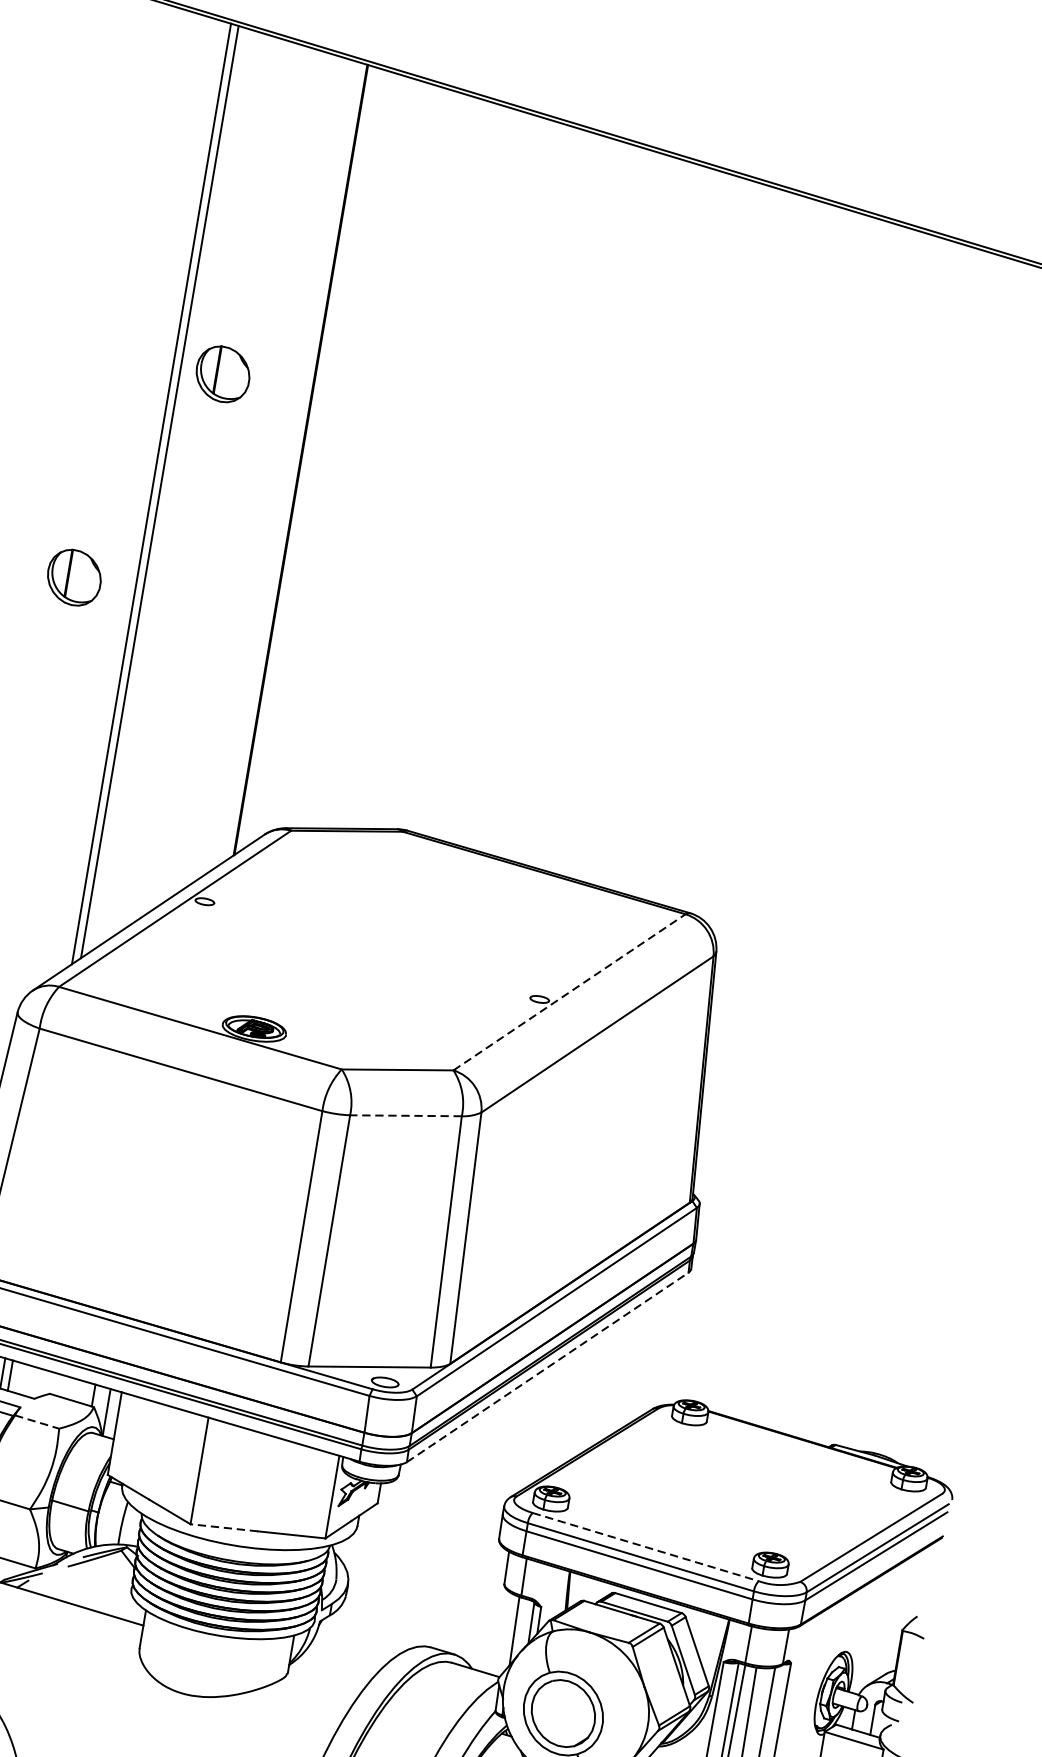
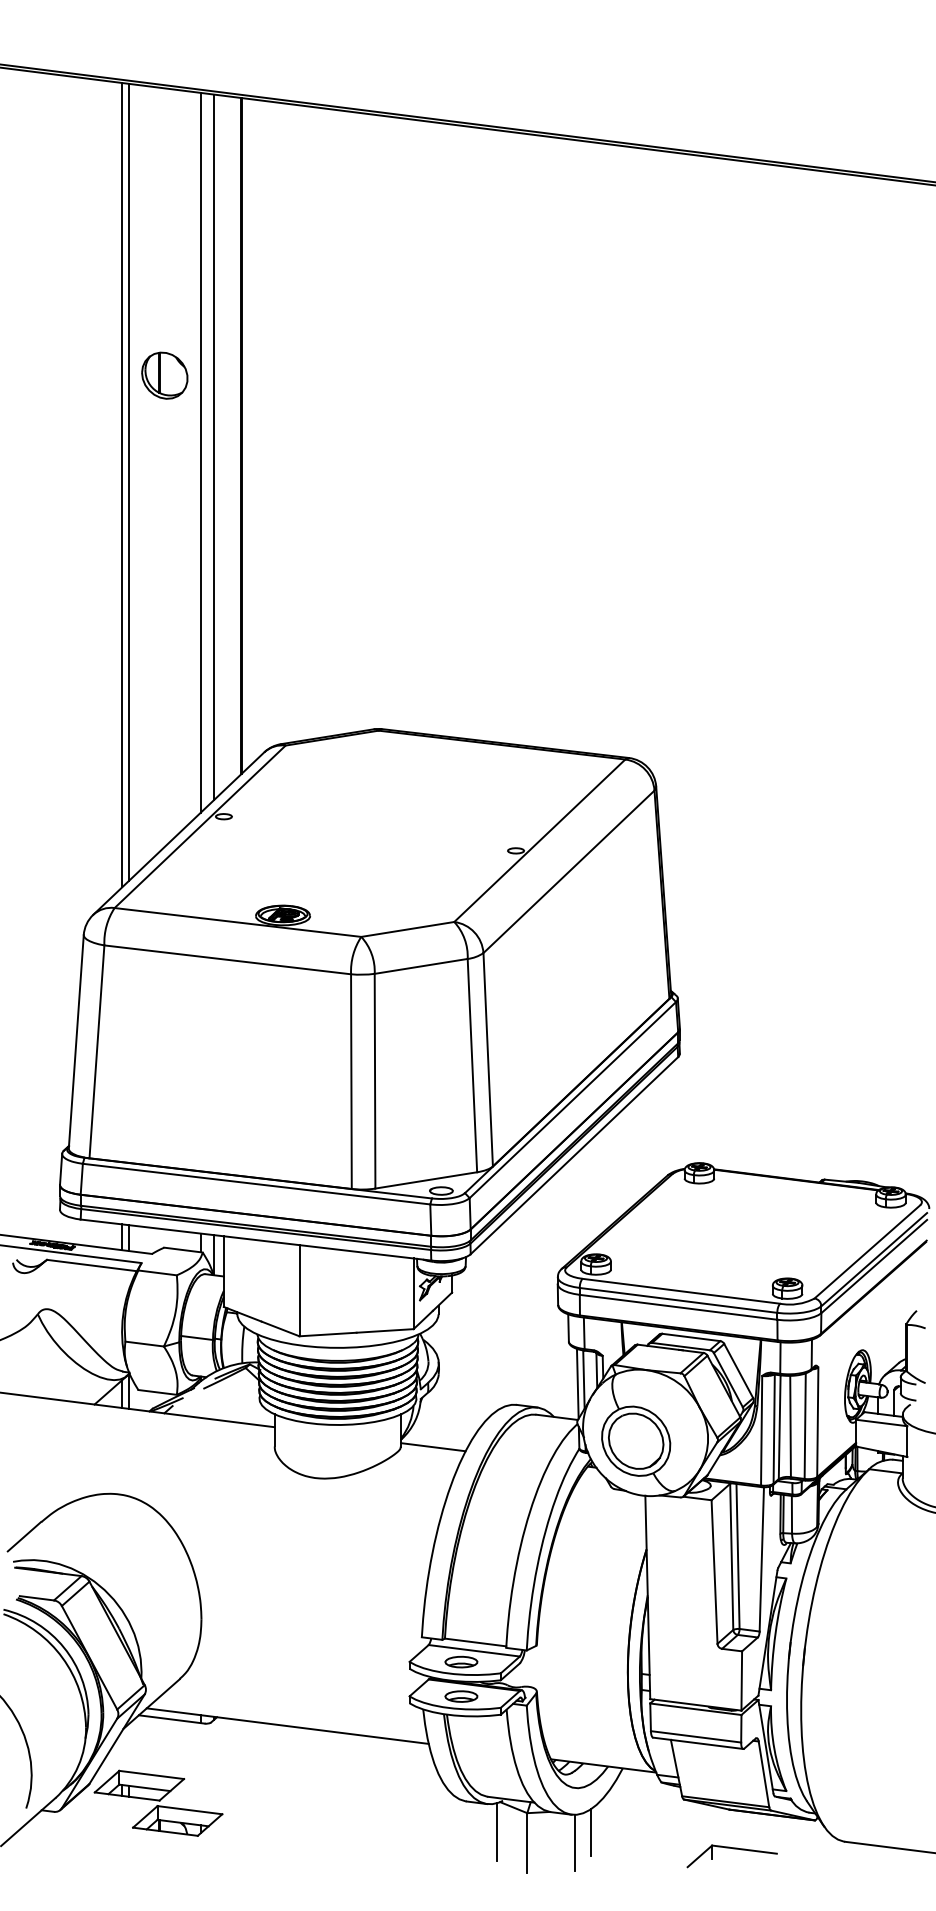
line: (266, 468) -> (214, 447), added
line: (249, 471) -> (200, 452), added
part: (74, 577) -> (69, 565), removed
line: (569, 991) -> (539, 840), dashed -> solid
line: (405, 1115) -> (420, 966), dashed -> solid
line: (547, 1367) -> (574, 1155), dashed -> solid
line: (38, 1421) -> (158, 1272), dashed -> solid
line: (224, 1527) -> (328, 1334), dashed -> solid
line: (646, 1547) -> (681, 1291), dashed -> solid
line: (506, 1634) -> (577, 1383), added
line: (325, 1680) -> (433, 1447), added

